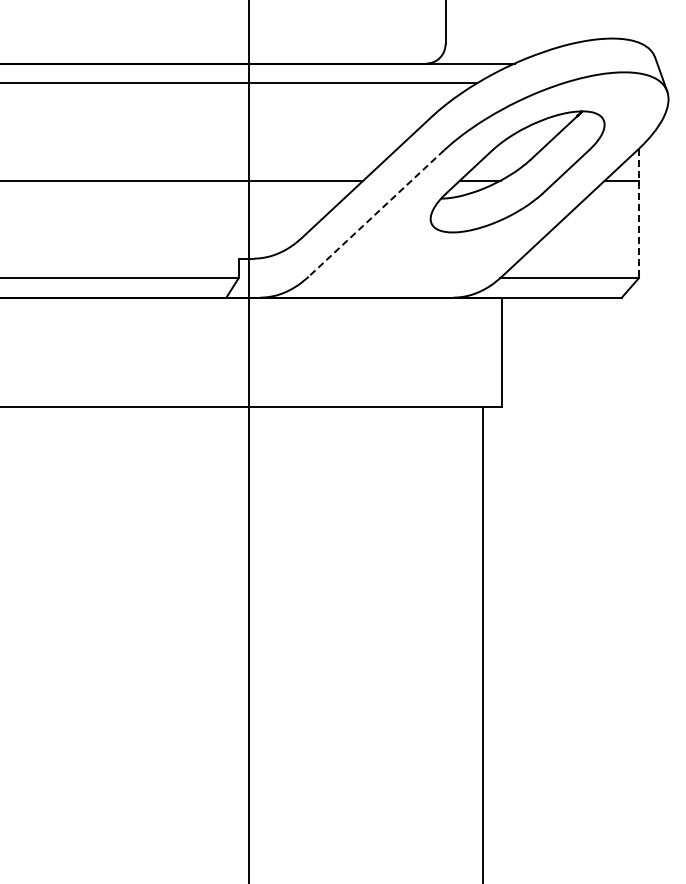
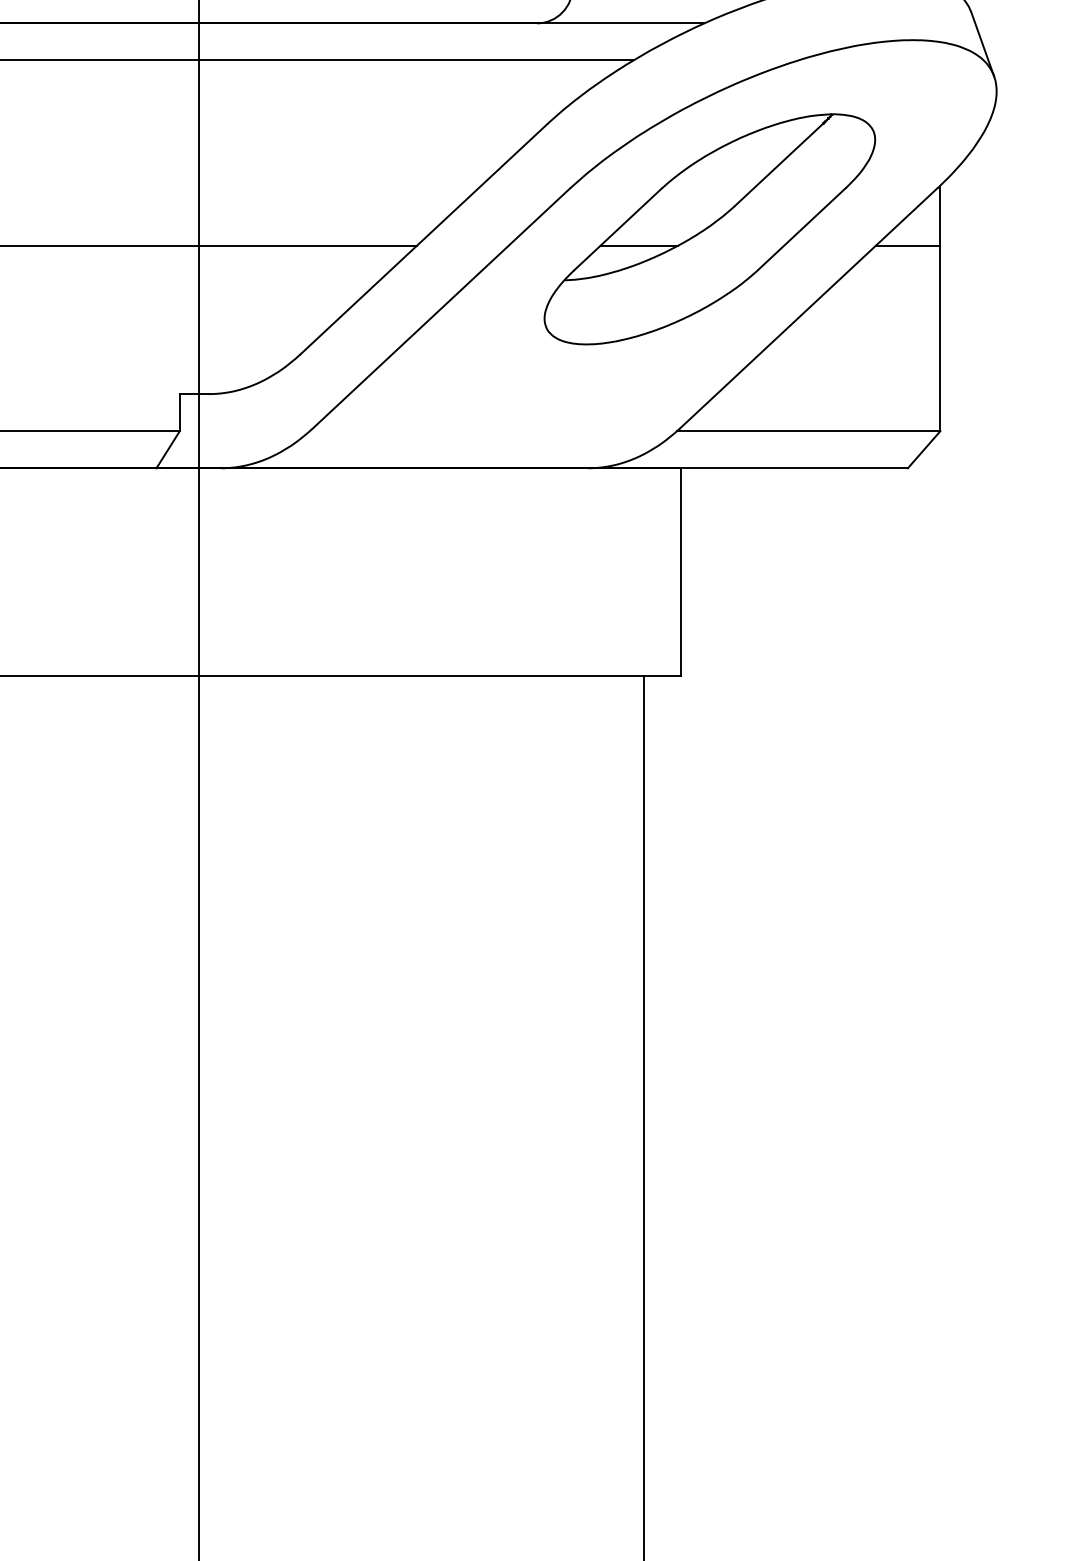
line: (376, 213) -> (441, 308), dashed -> solid
line: (638, 213) -> (939, 308), dashed -> solid

